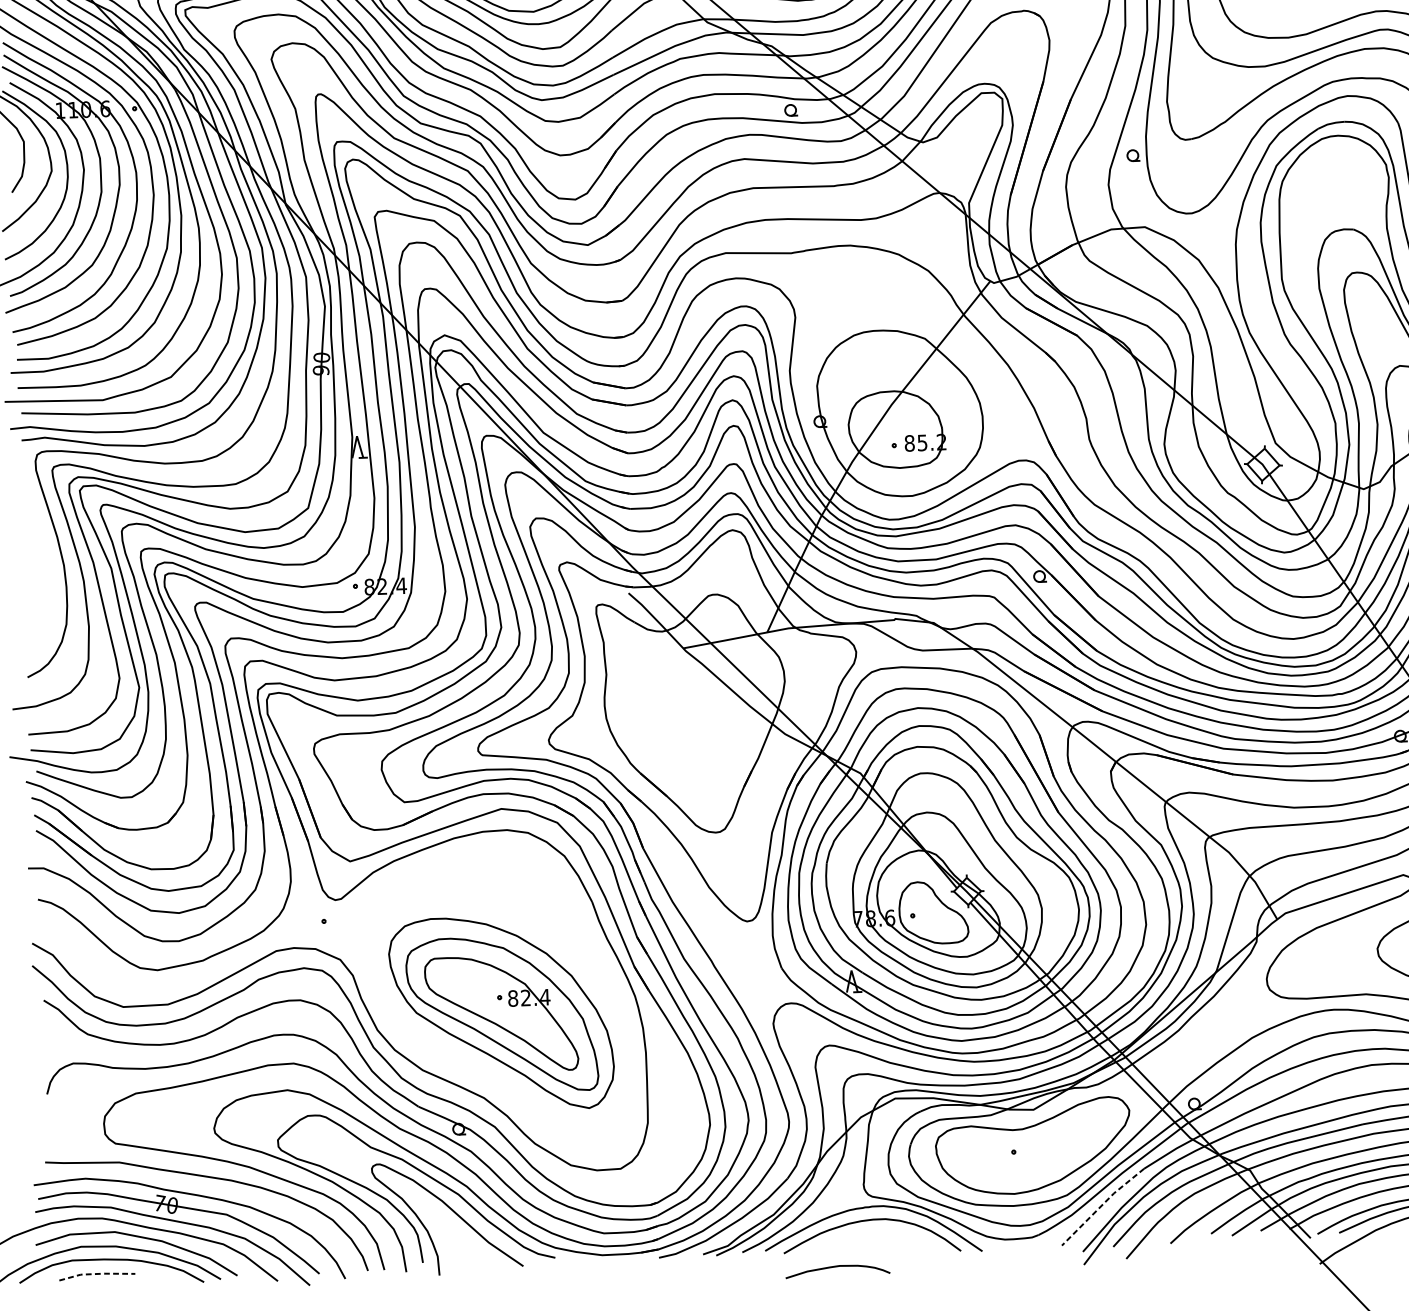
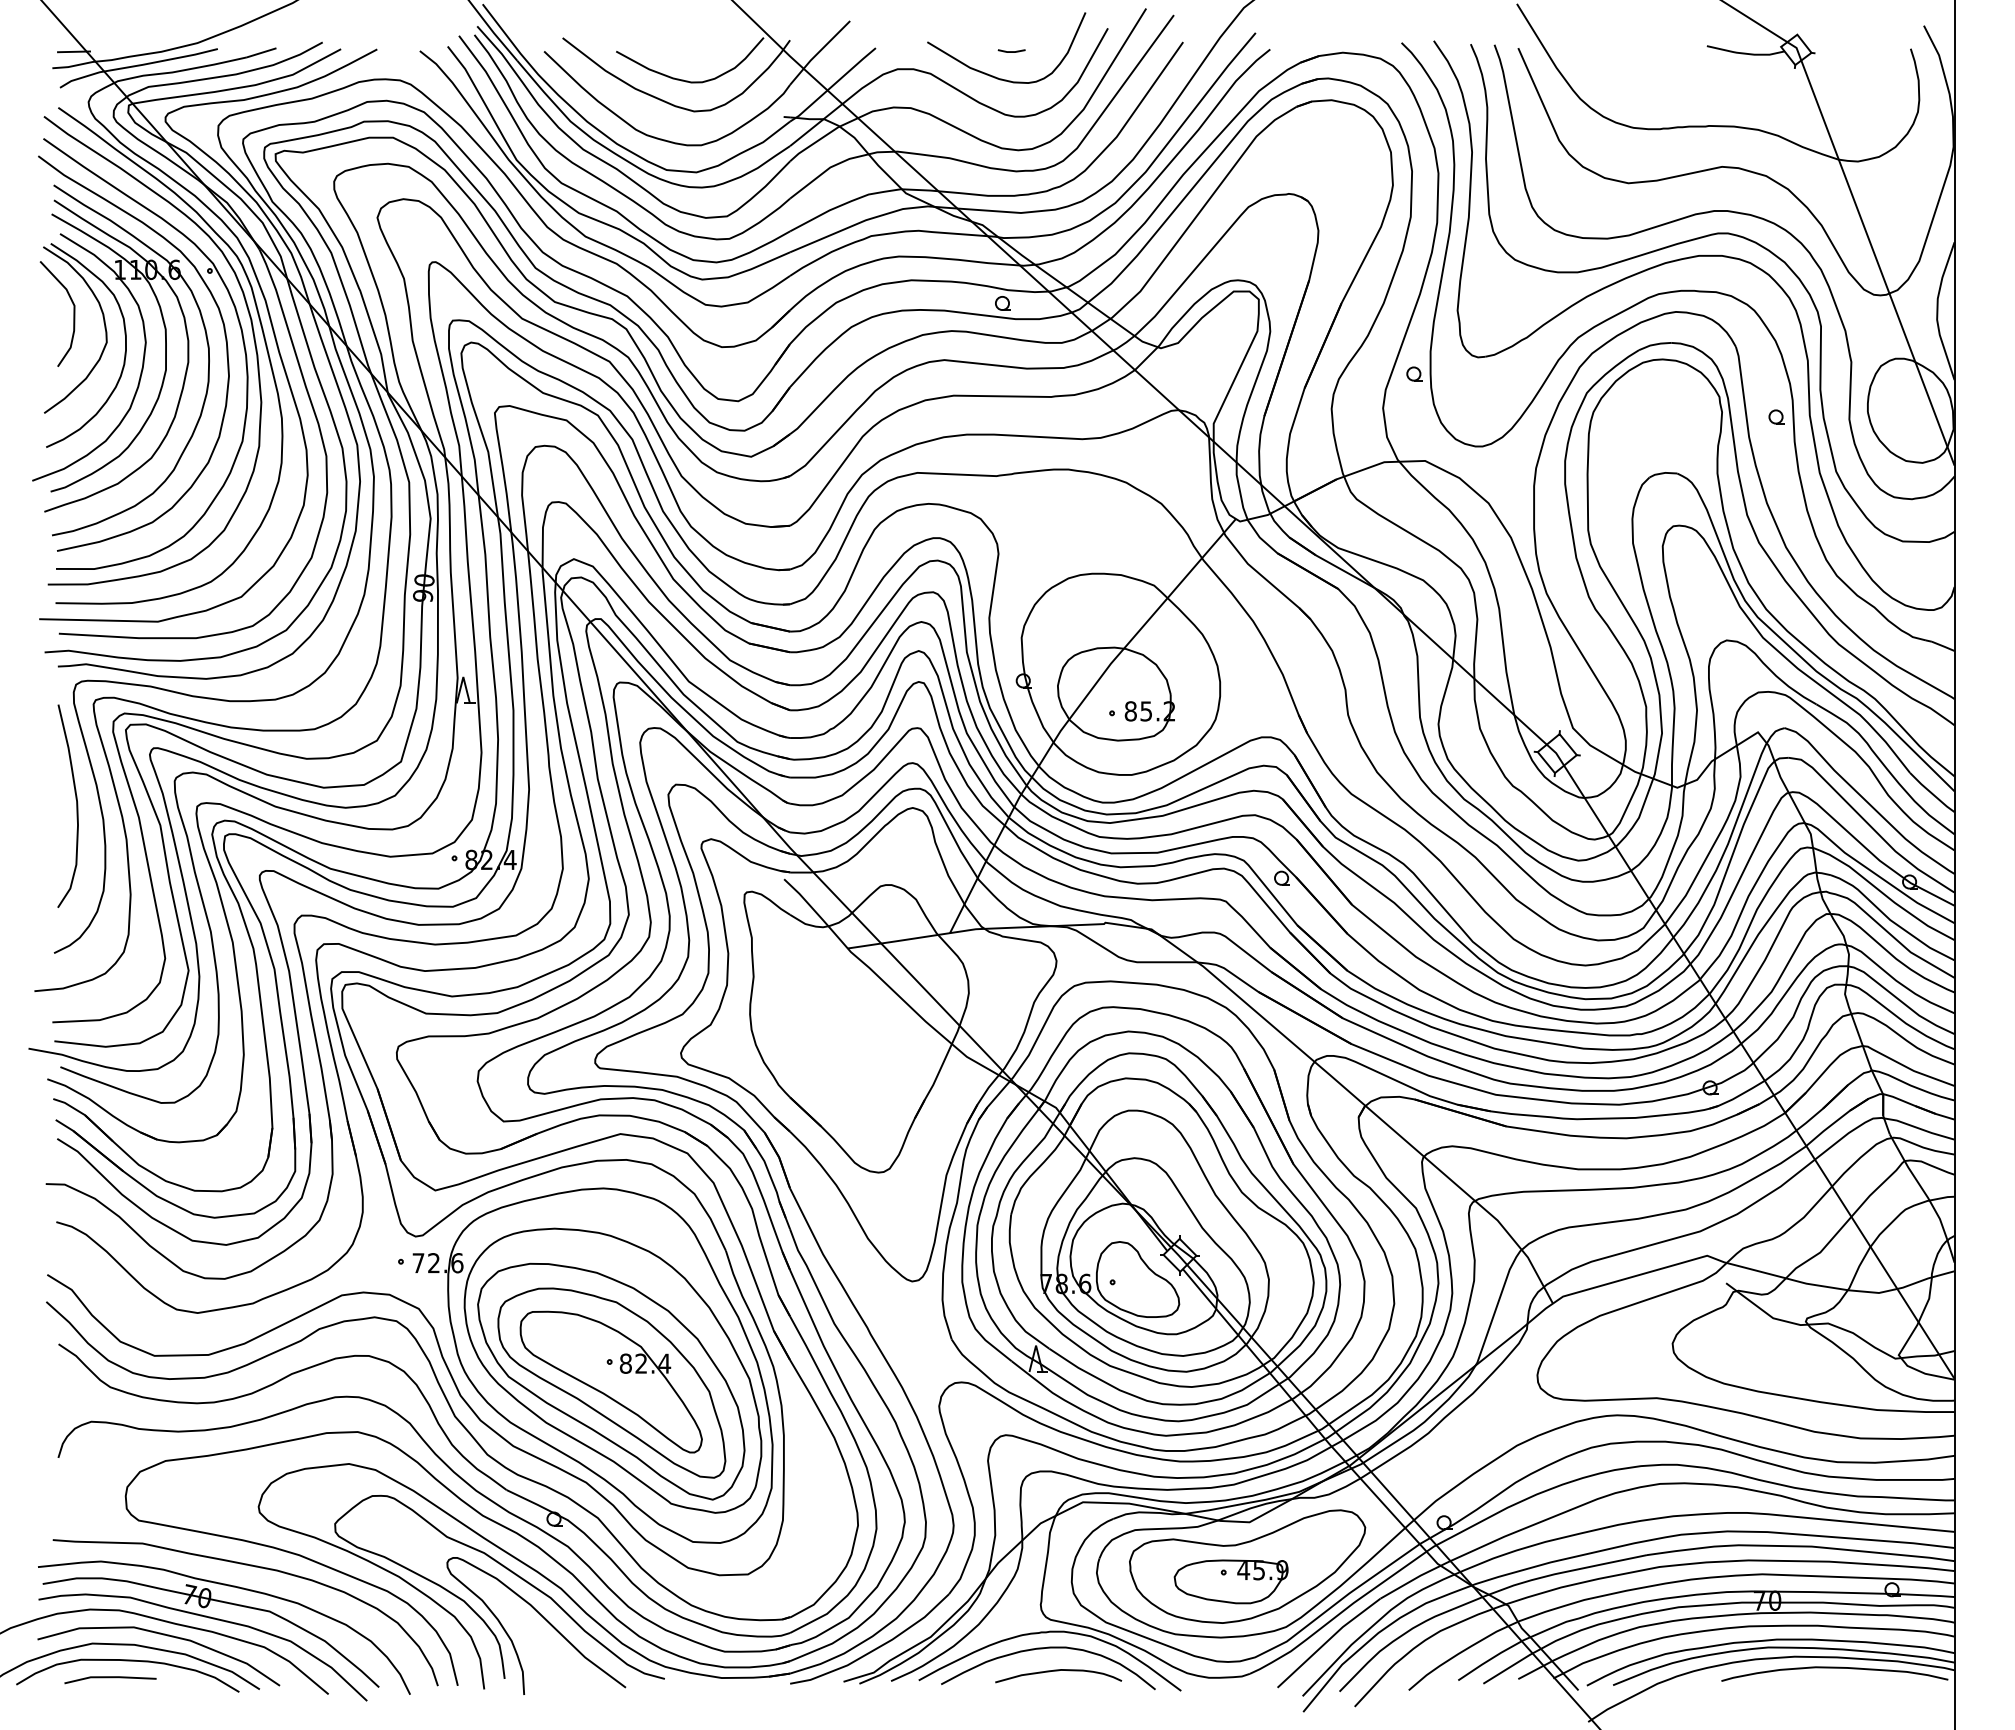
curve: (41, 554) -> (76, 805), added
part: (485, 1001) -> (592, 1365), added
part: (1019, 1159) -> (1230, 1581), added
line: (1101, 1205) -> (1327, 1641), dashed -> solid
curve: (837, 1267) -> (1058, 1671), moved
line: (97, 1274) -> (110, 1677), dashed -> solid

